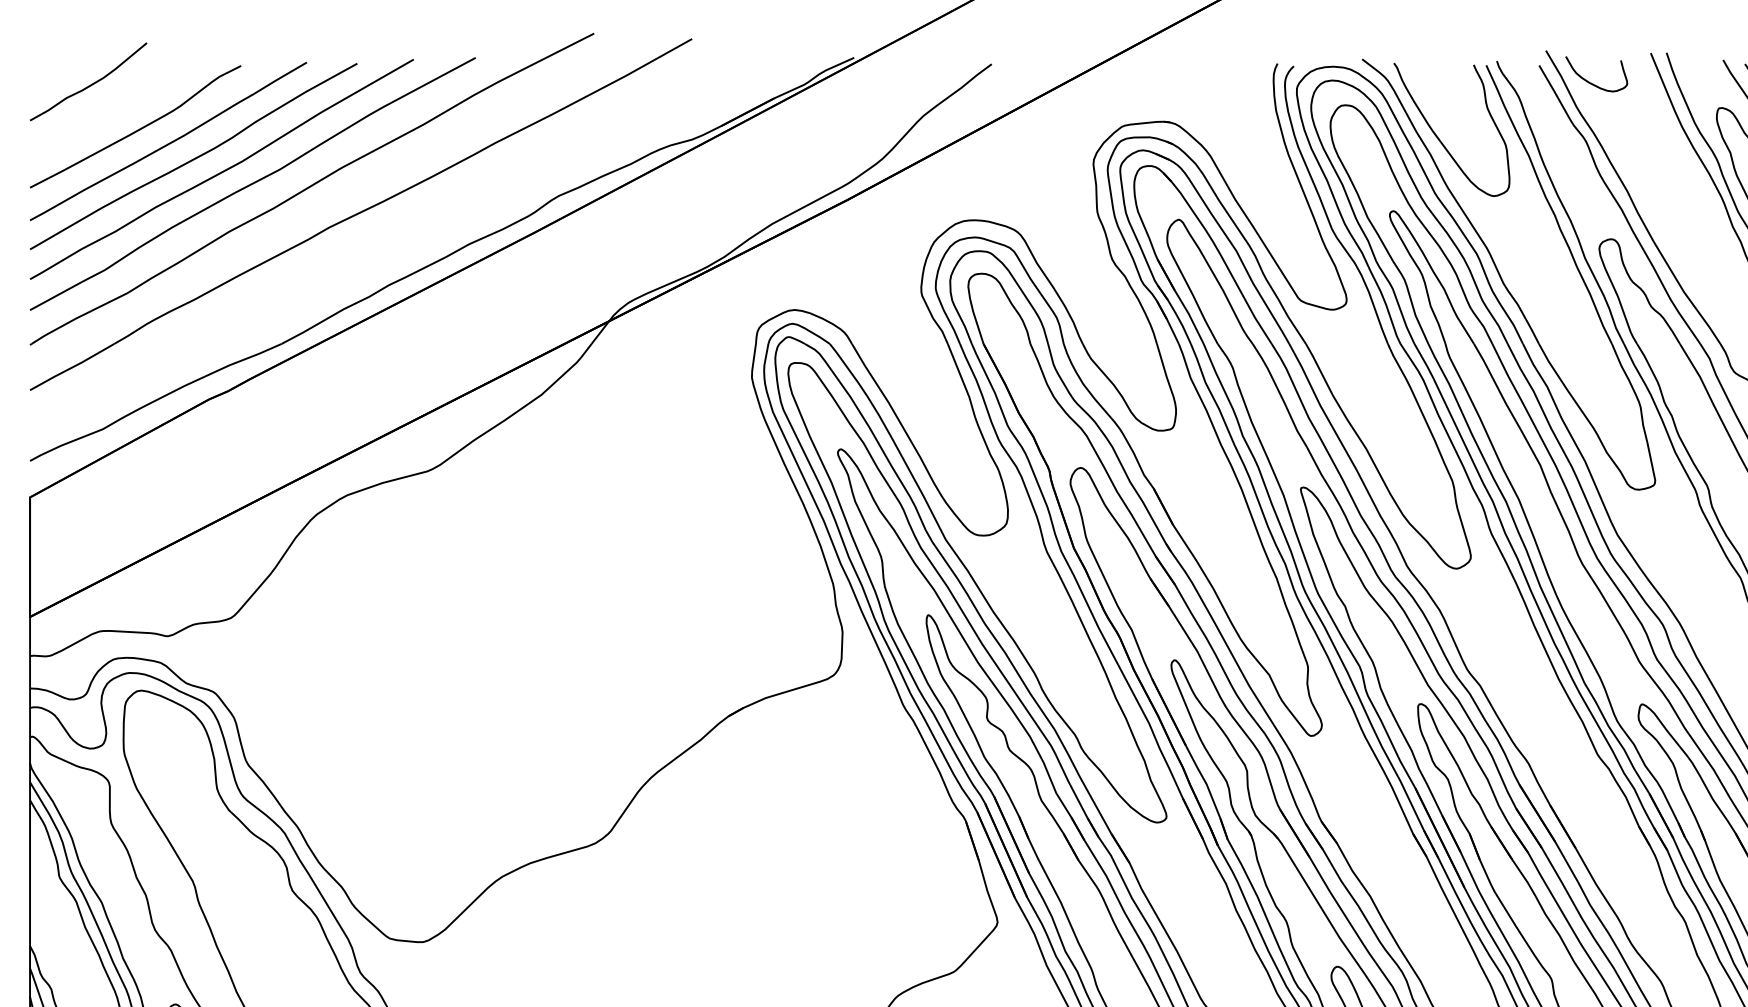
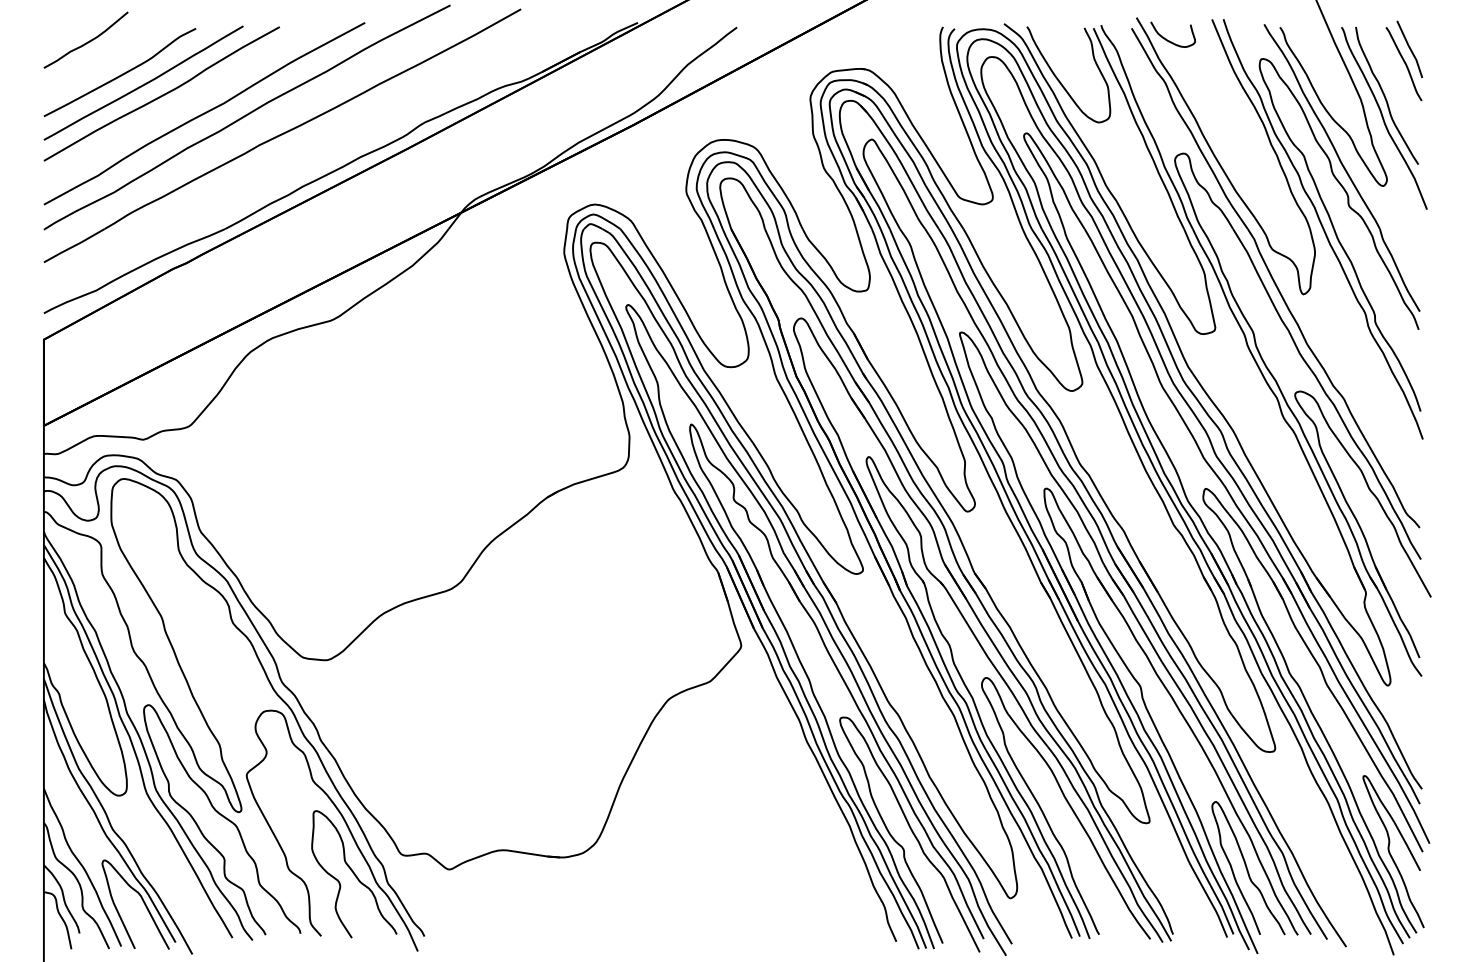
curve: (220, 171) -> (181, 104), removed

